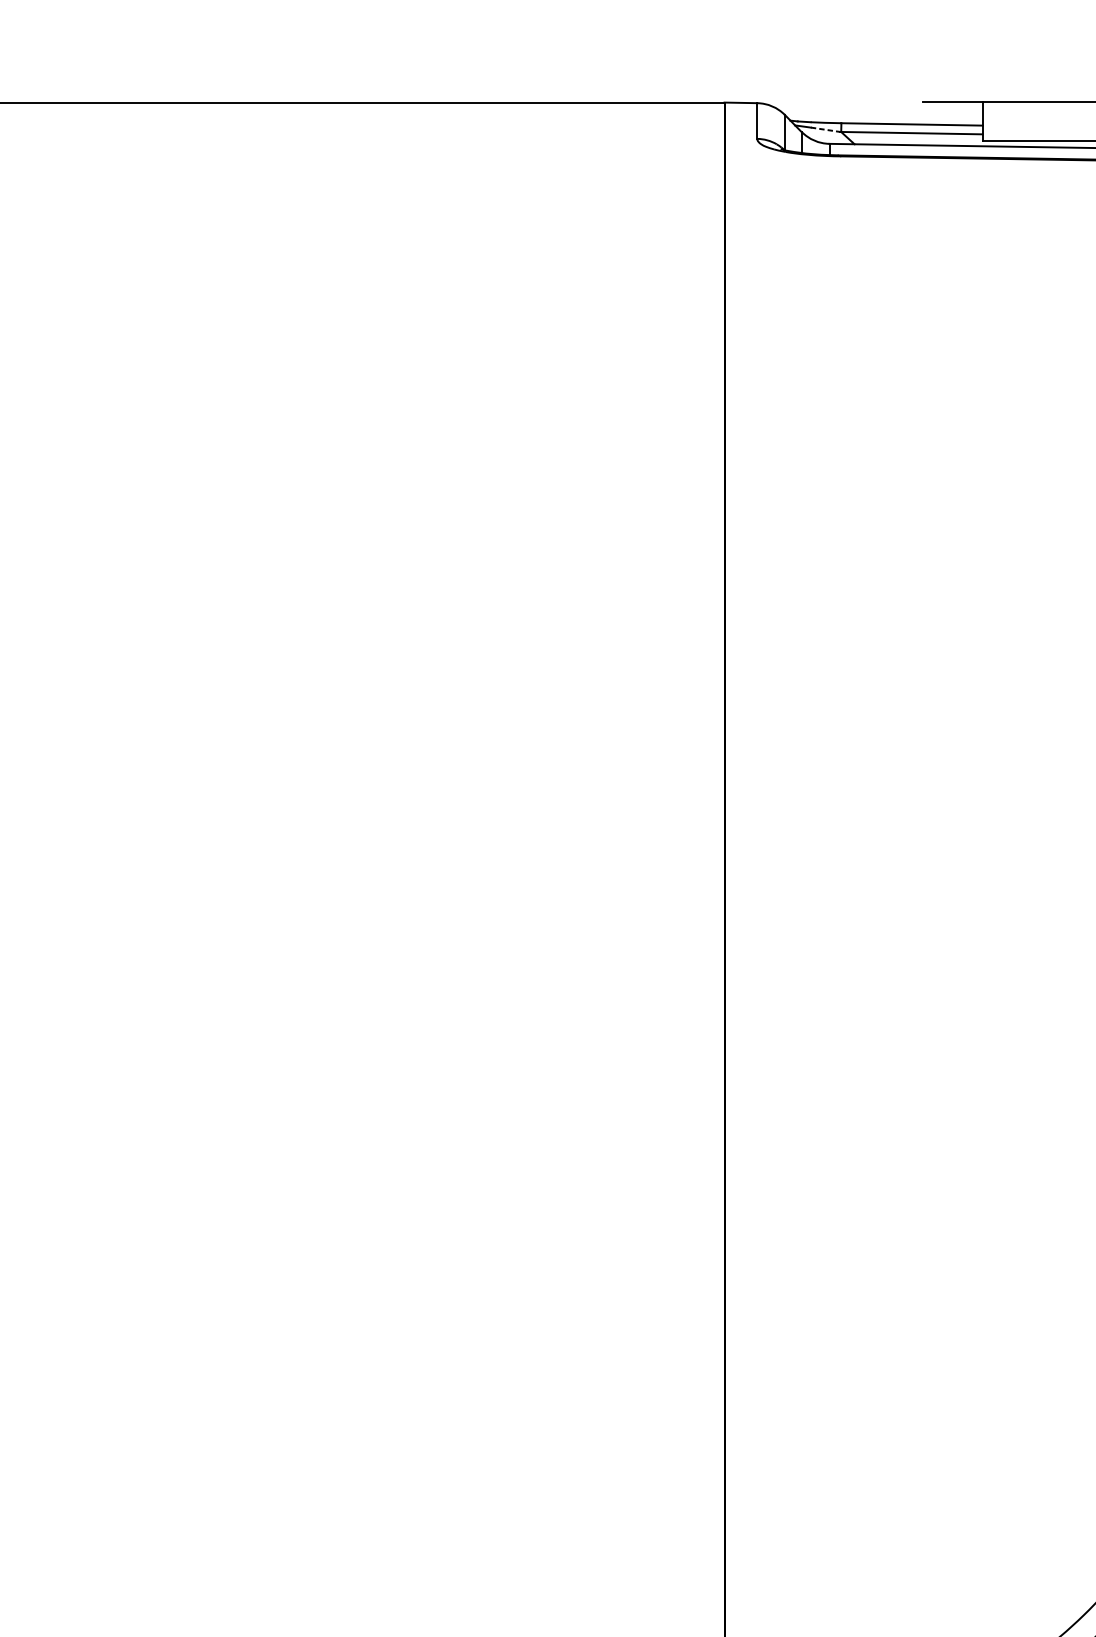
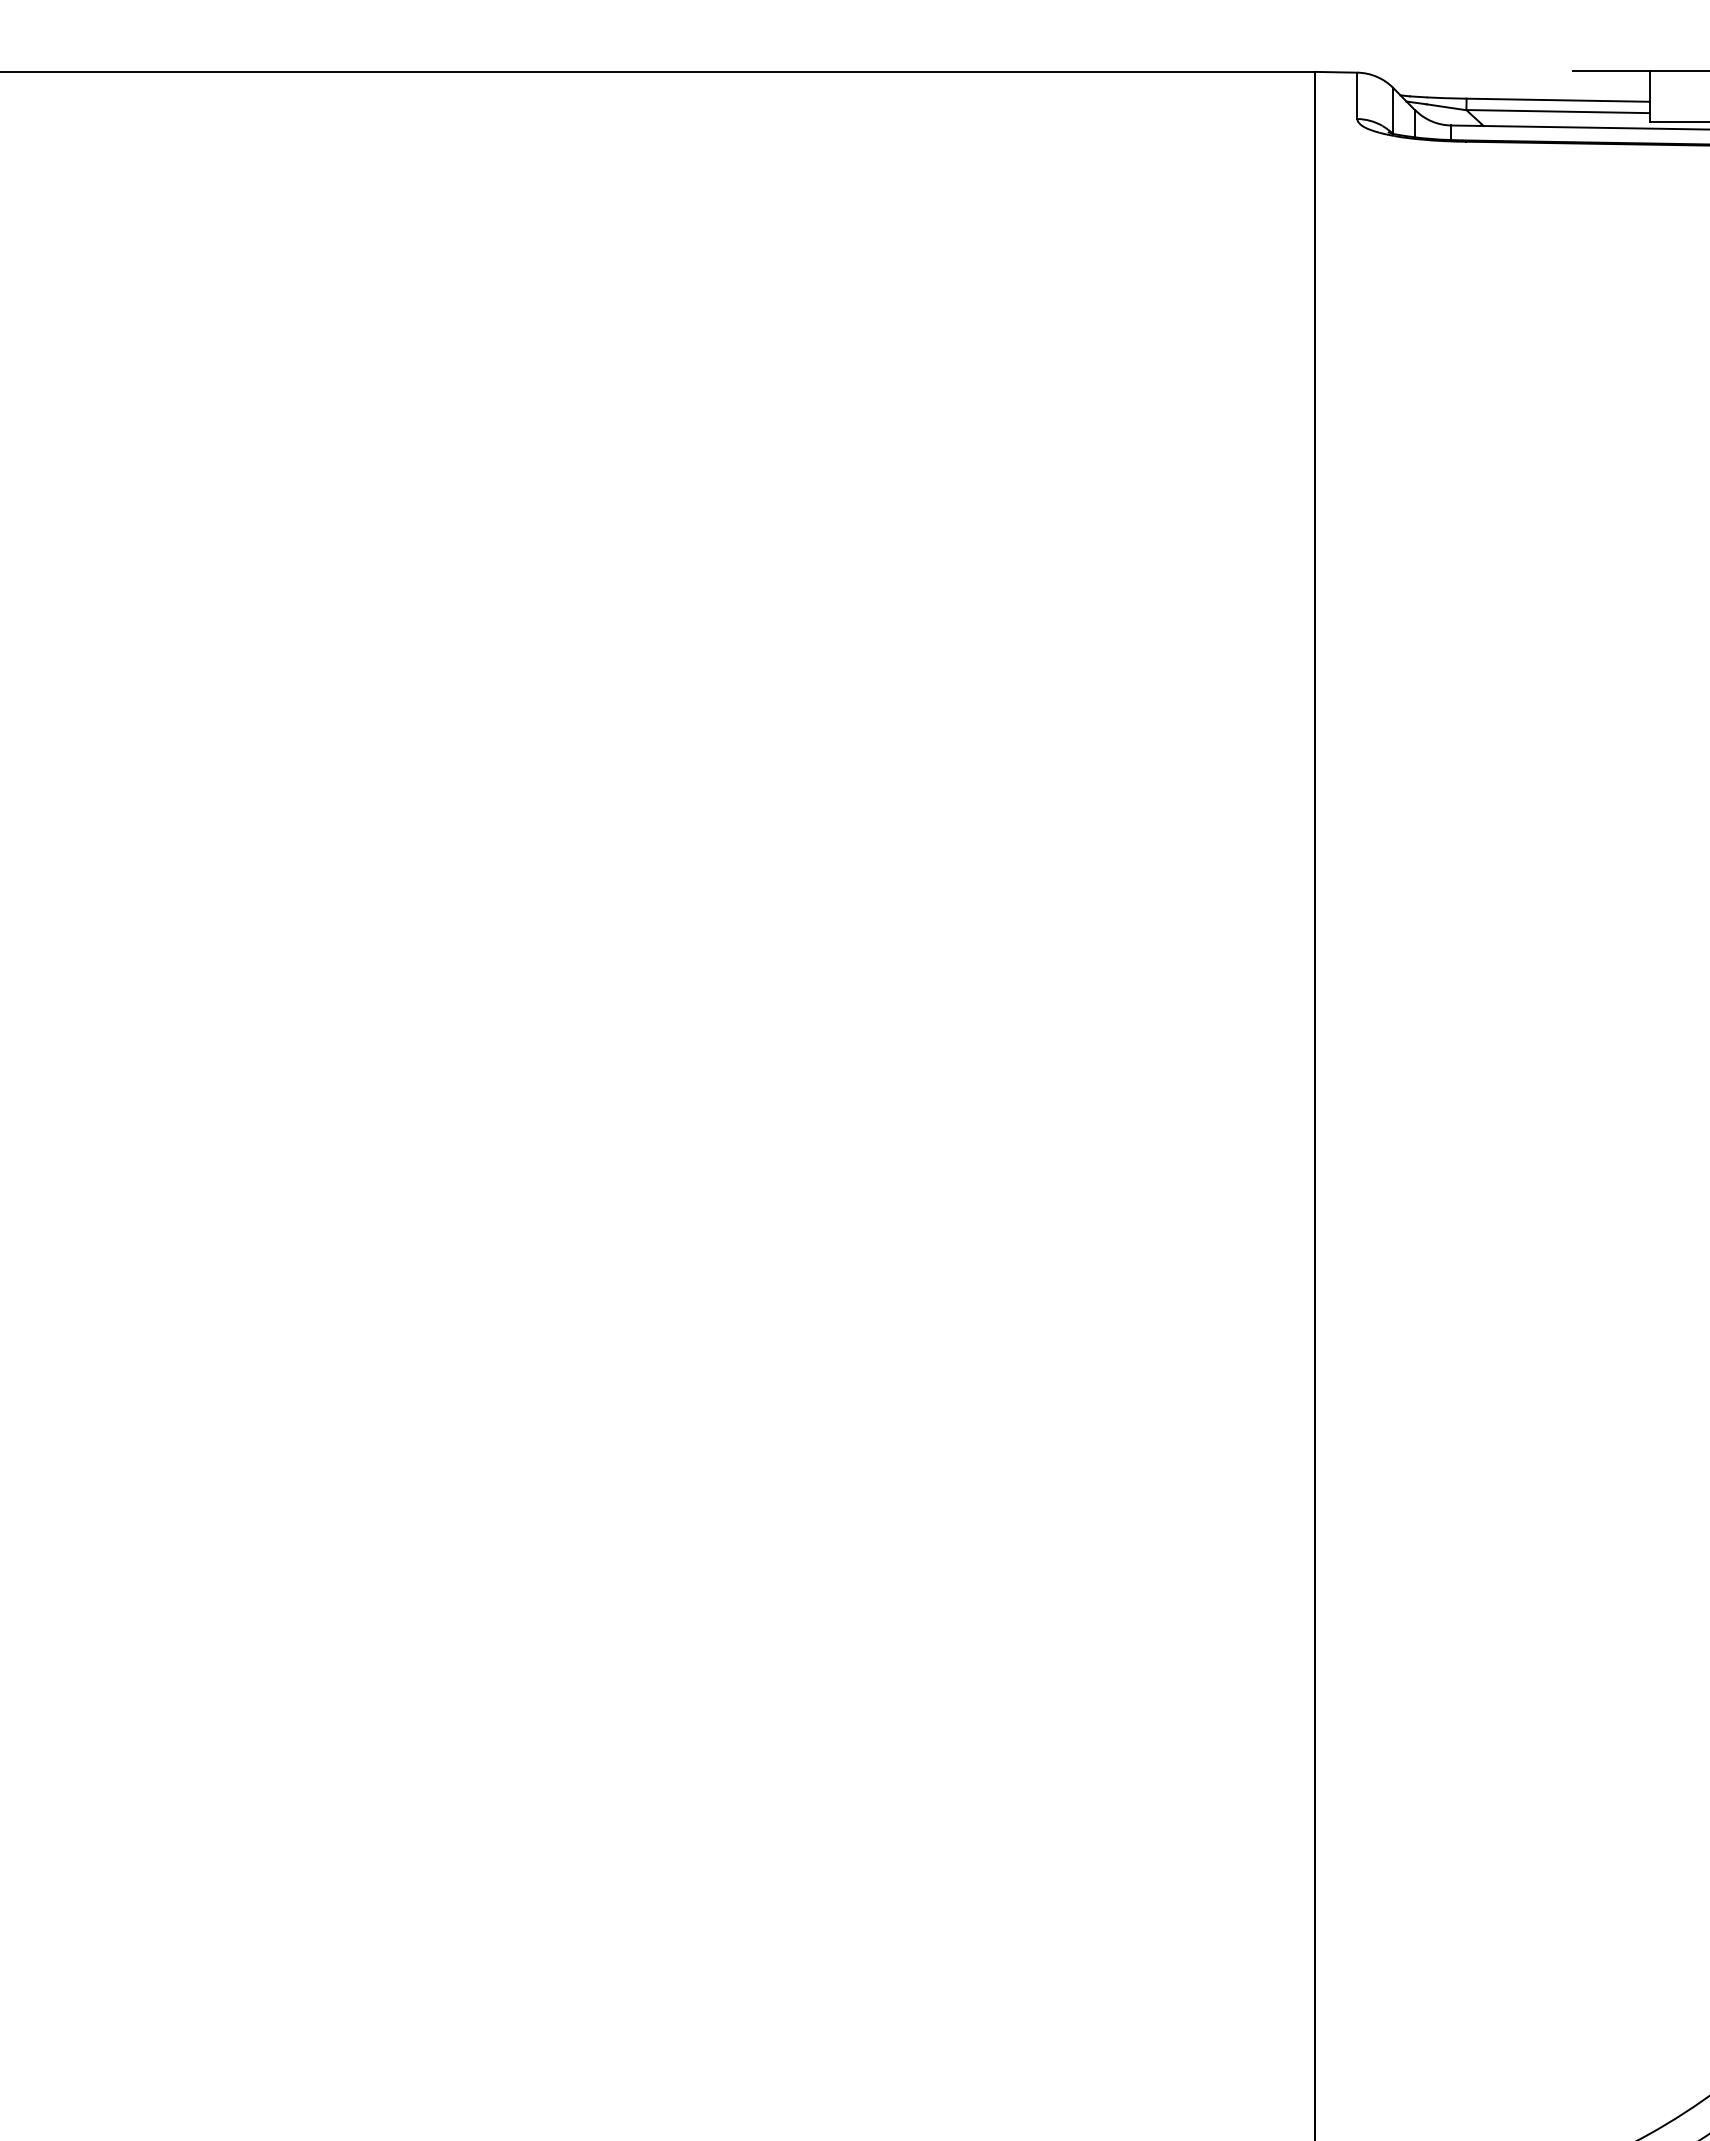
line: (825, 130) -> (1446, 107), dashed -> solid

